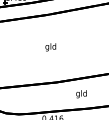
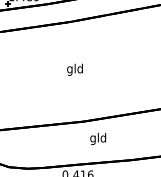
text: (81, 94) -> (98, 139), moved

